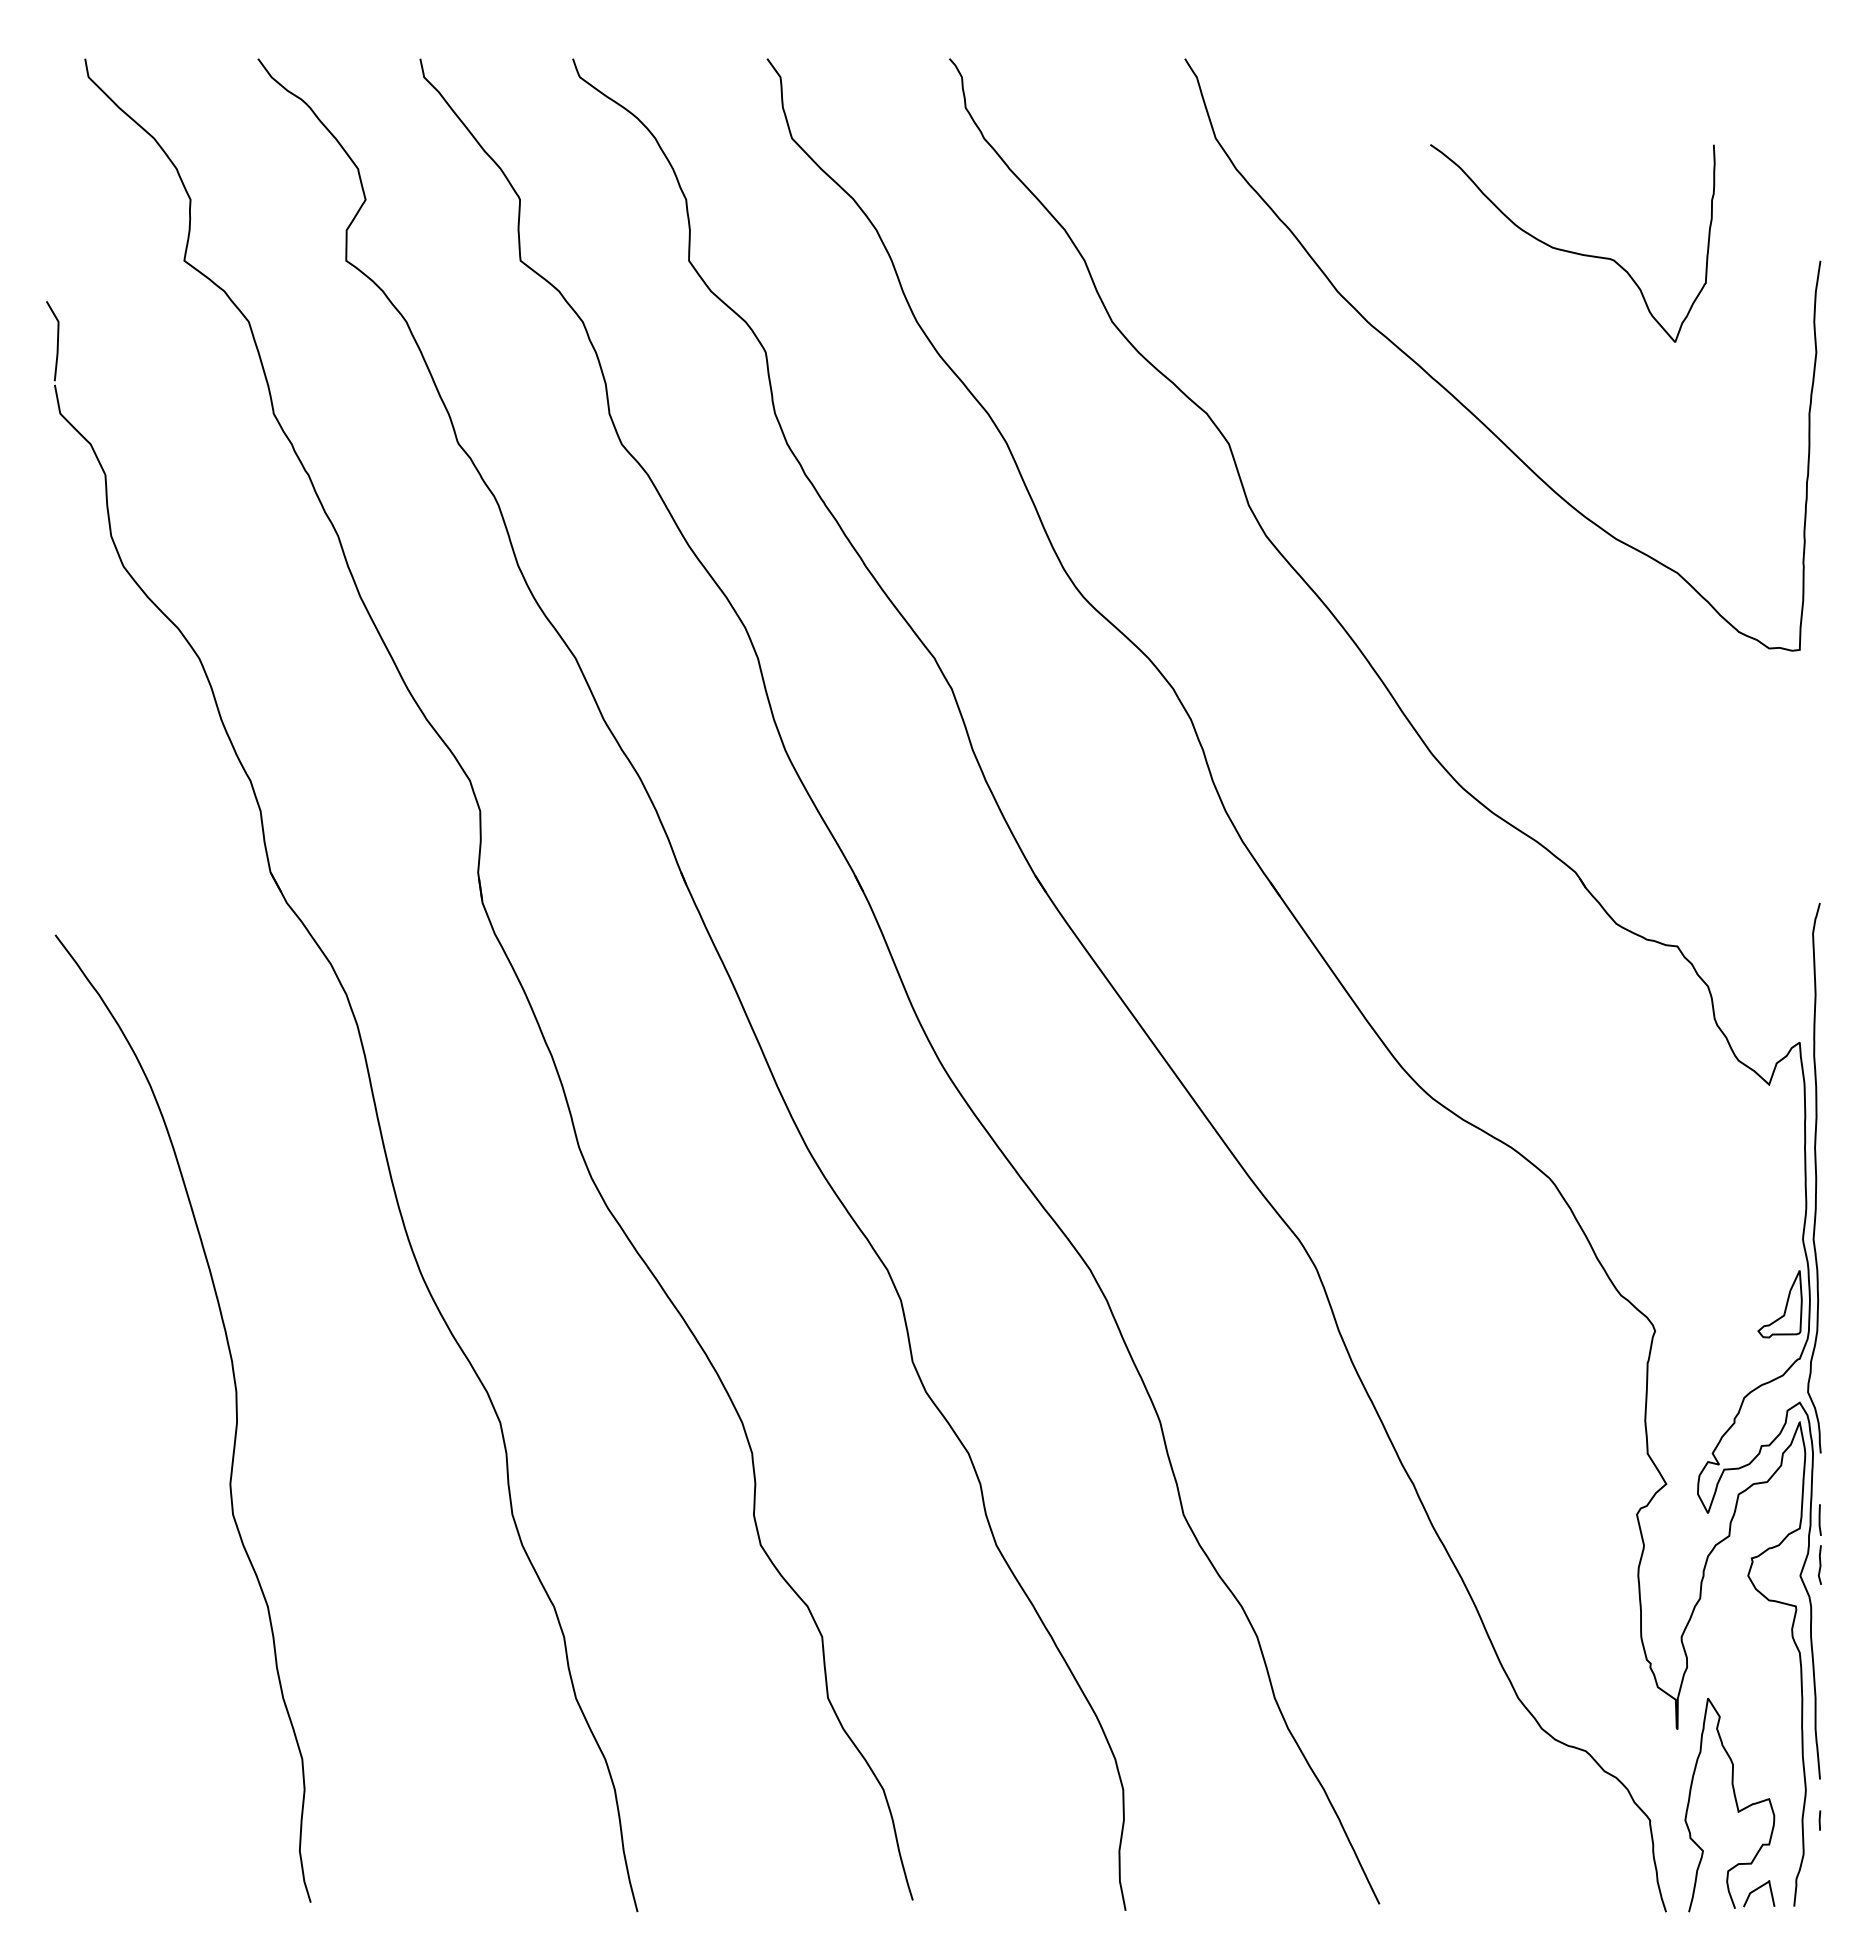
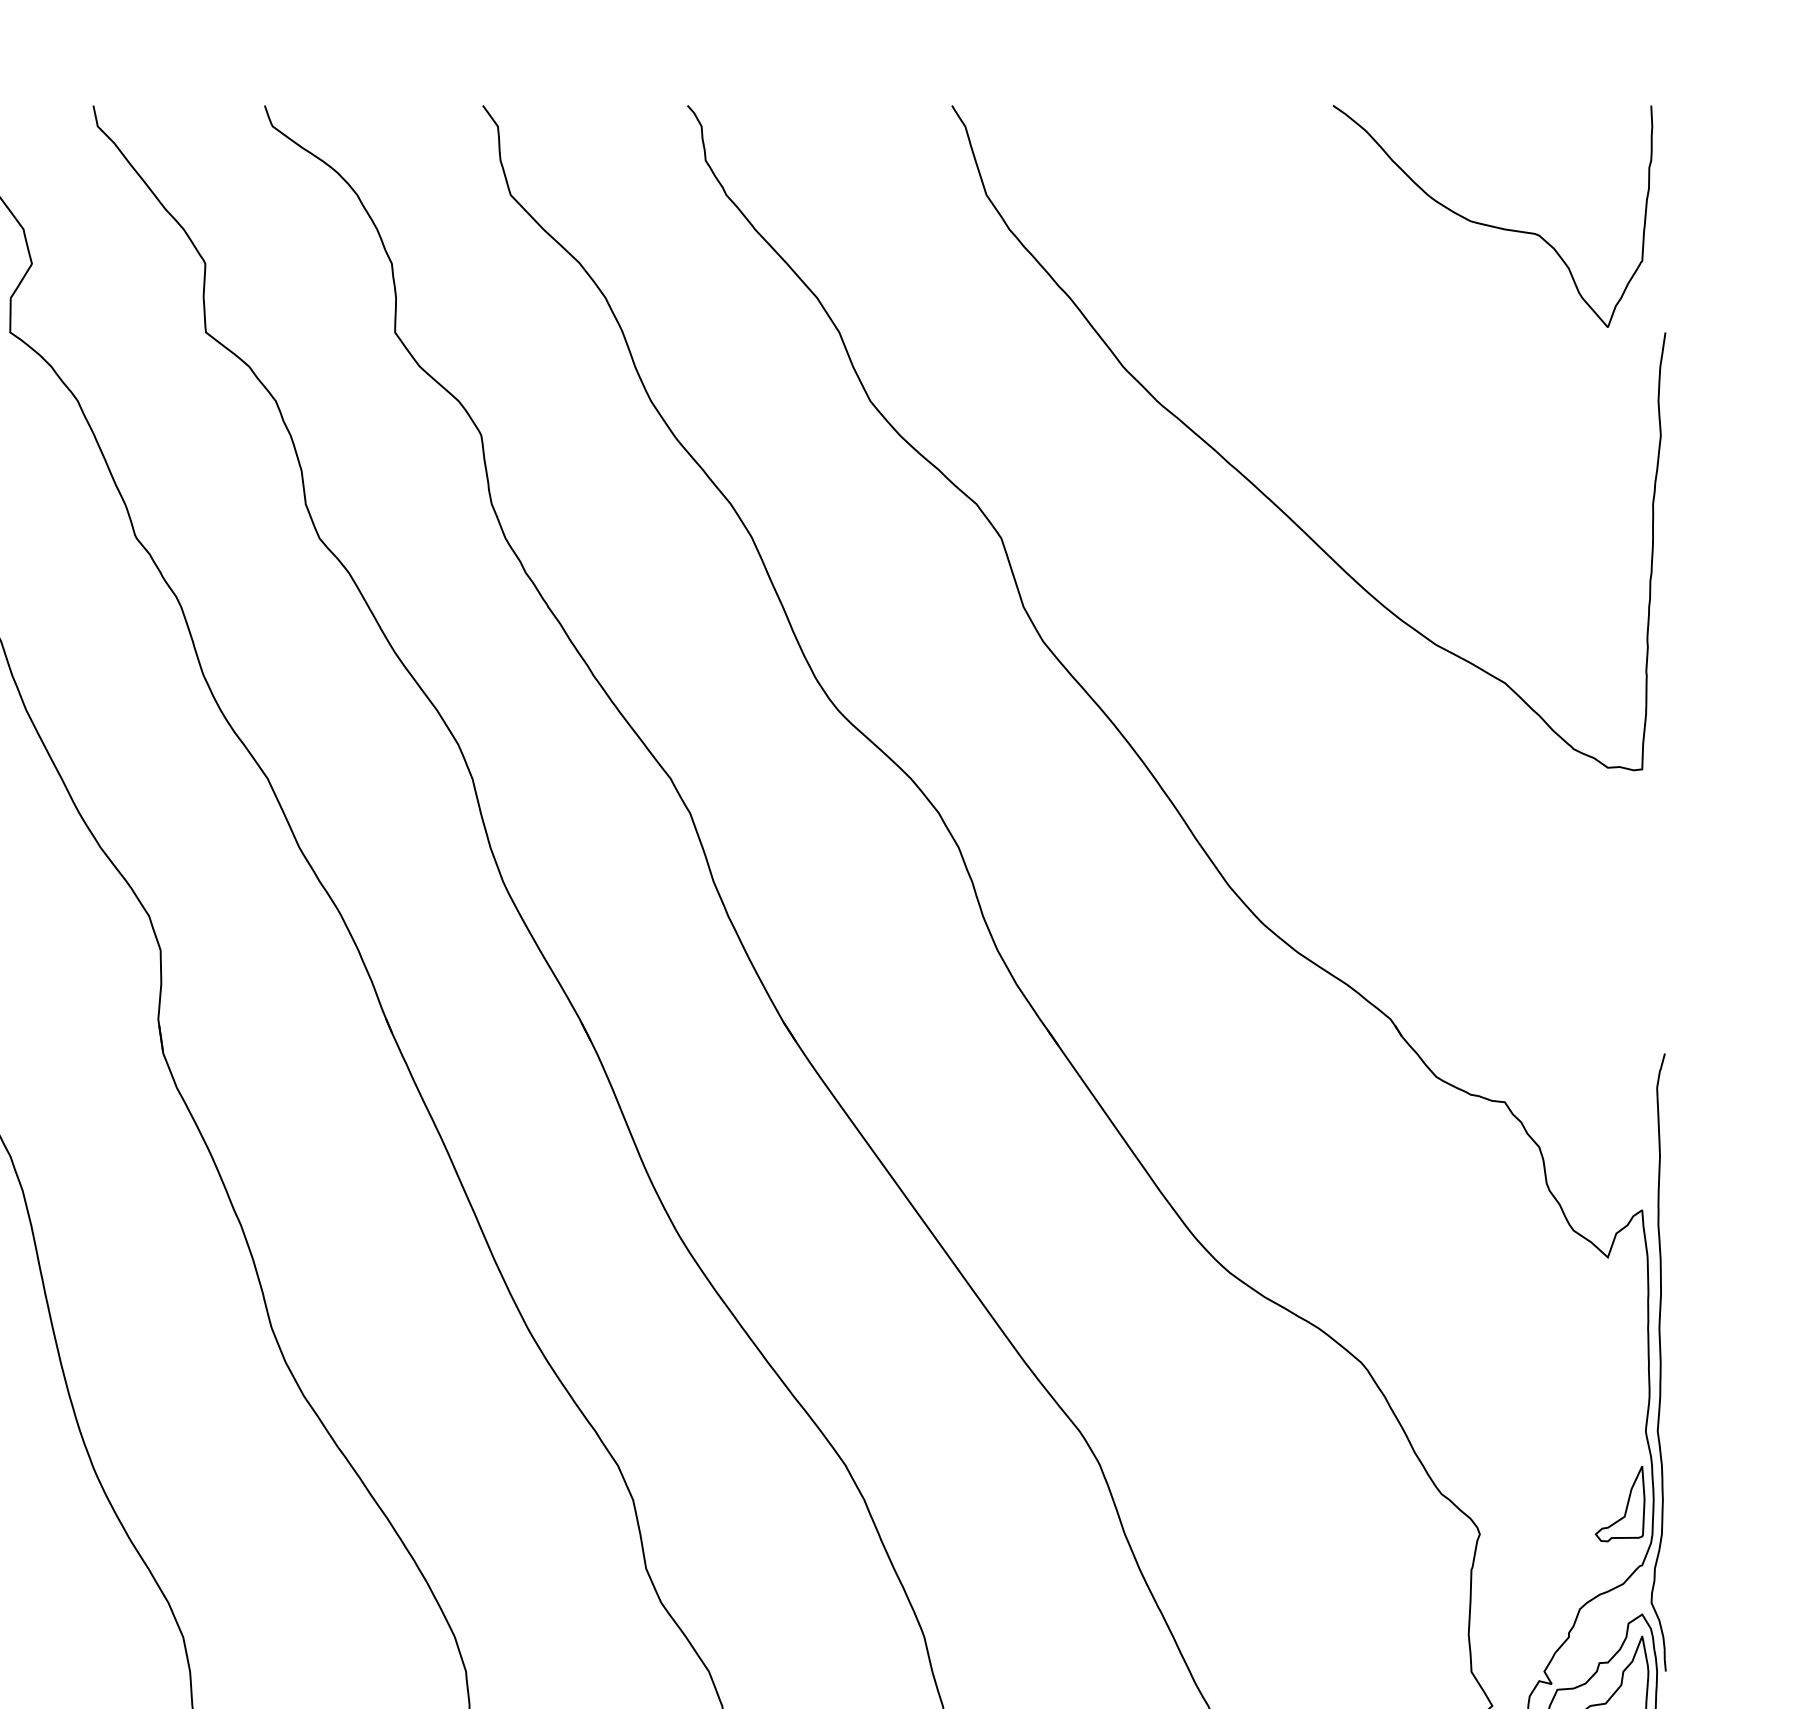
curve: (1569, 250) -> (1489, 224), moved

